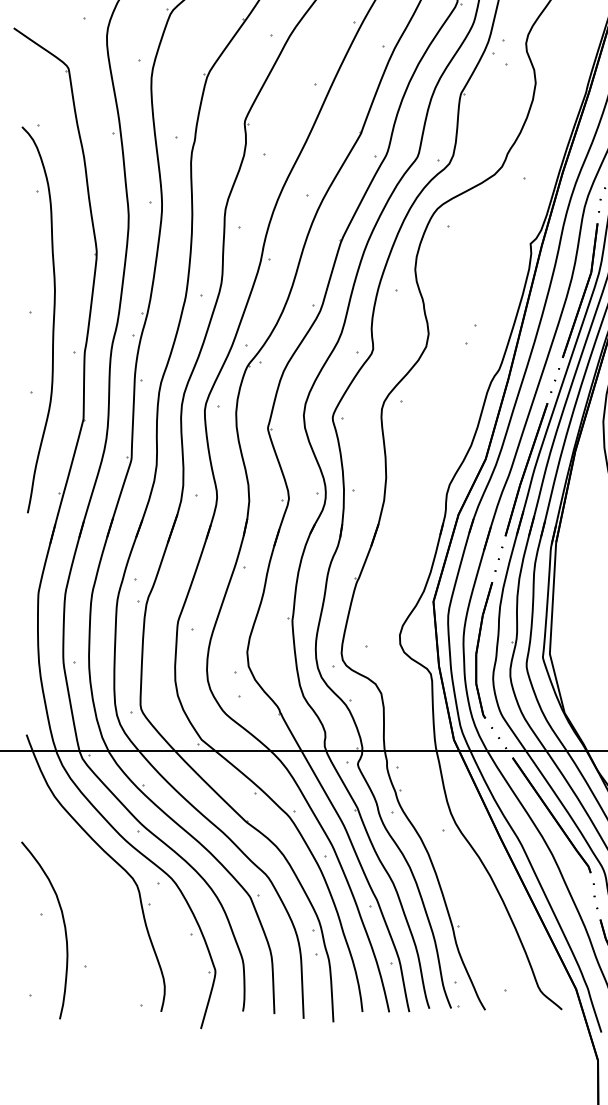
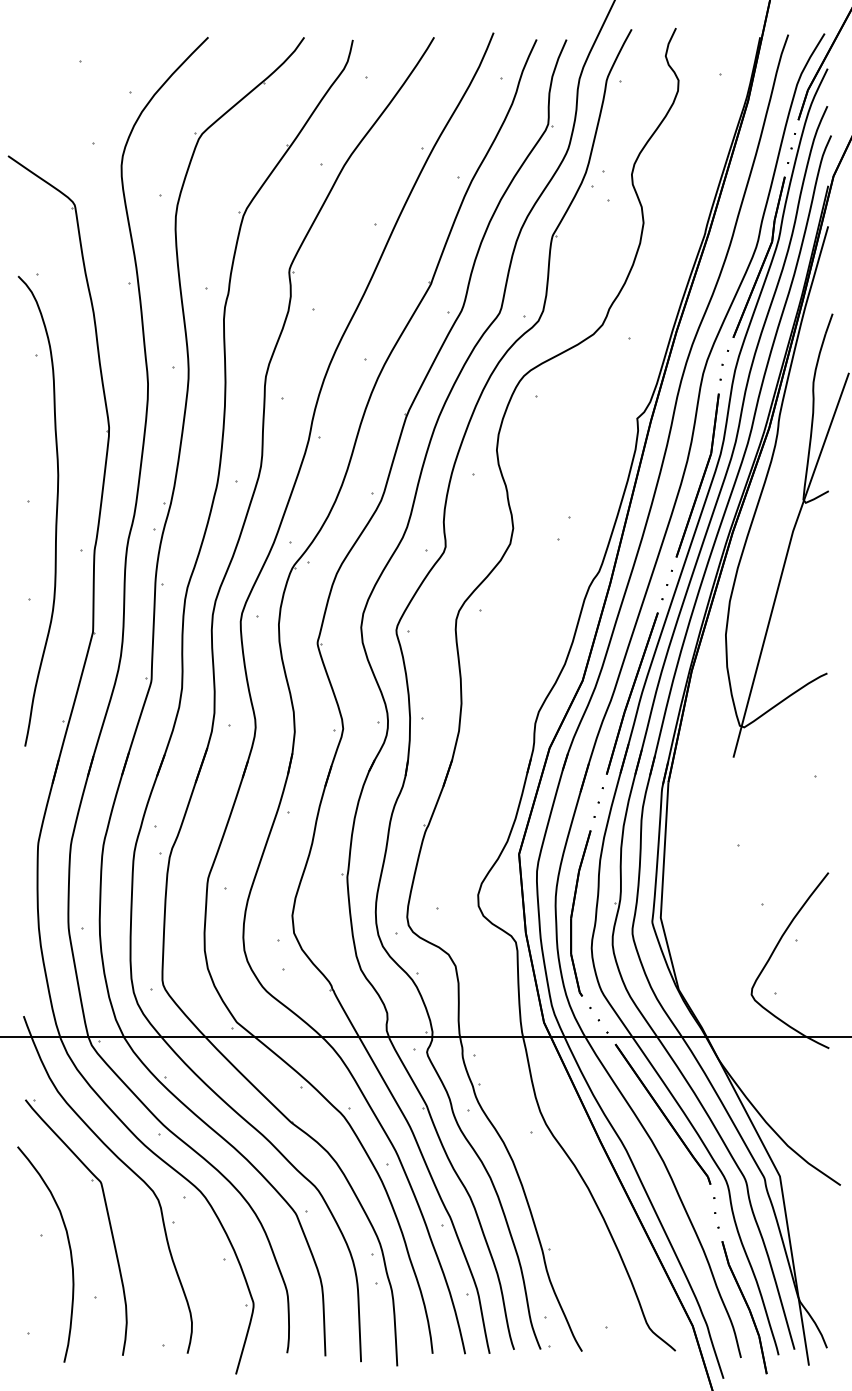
part: (96, 904) -> (108, 1222), added

